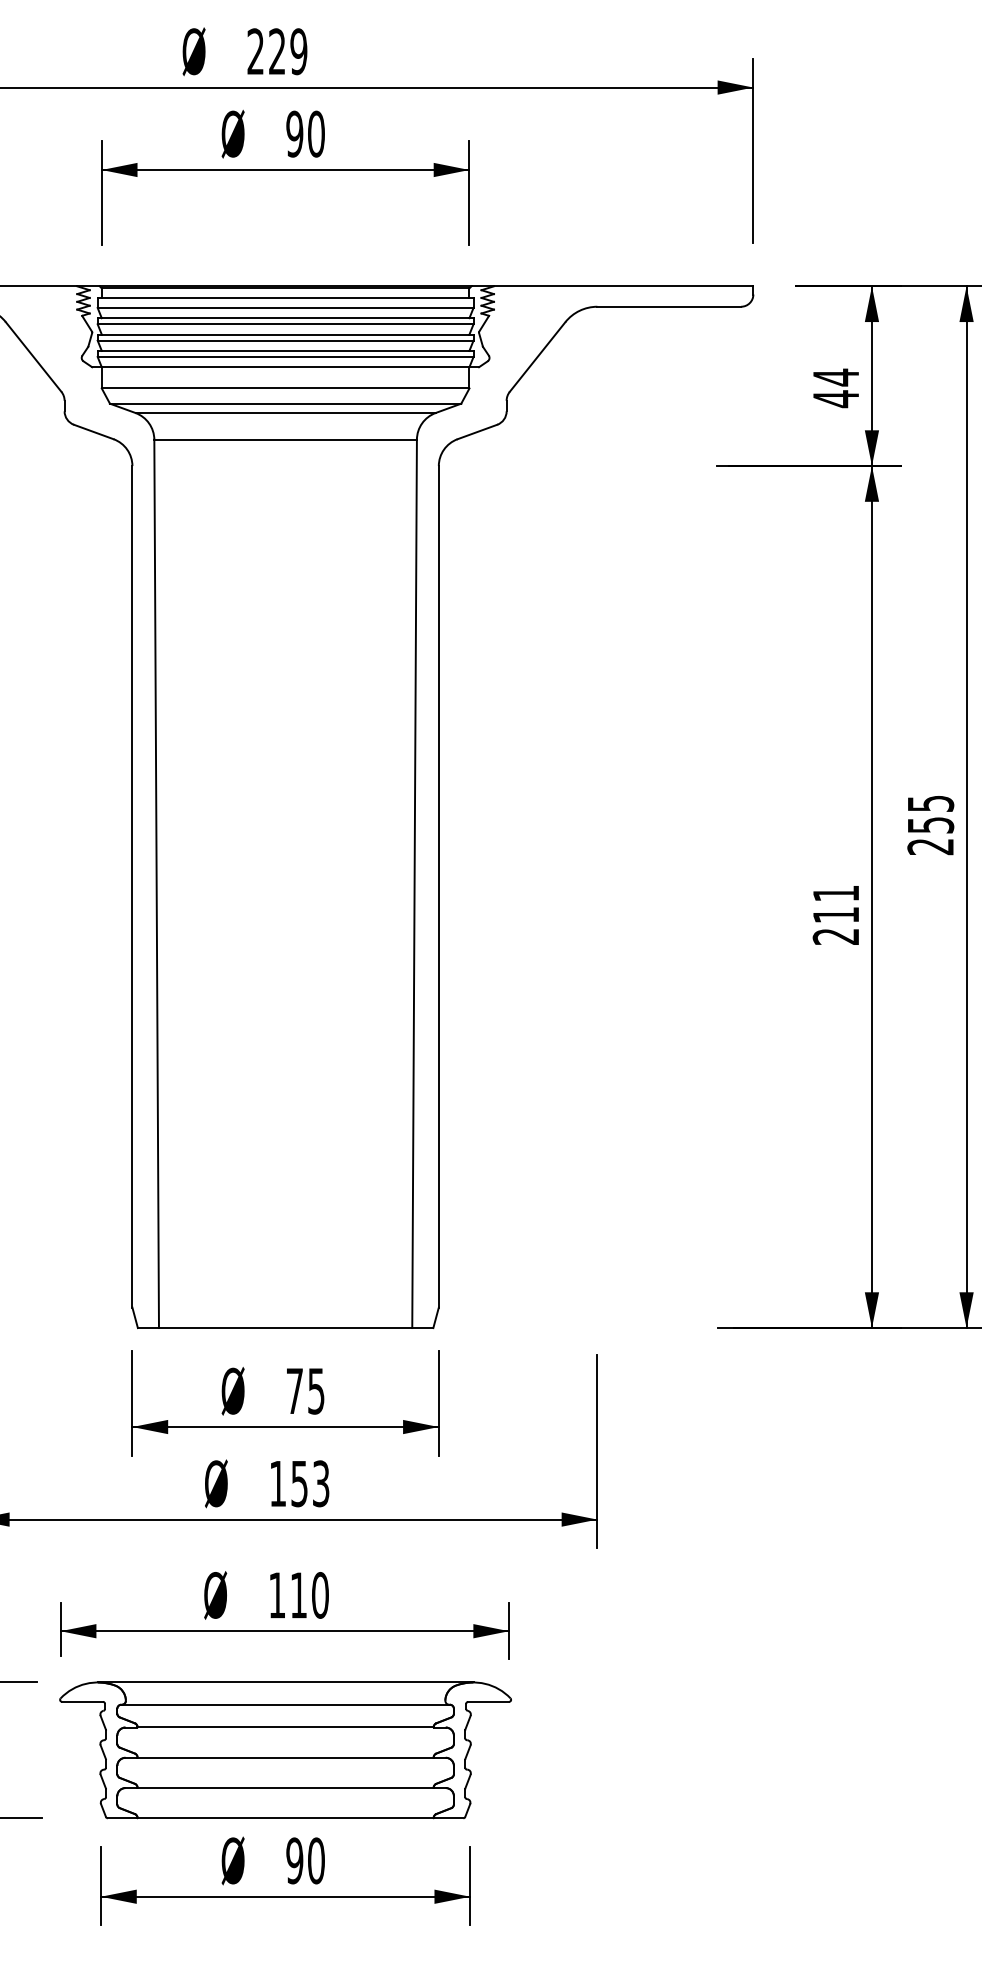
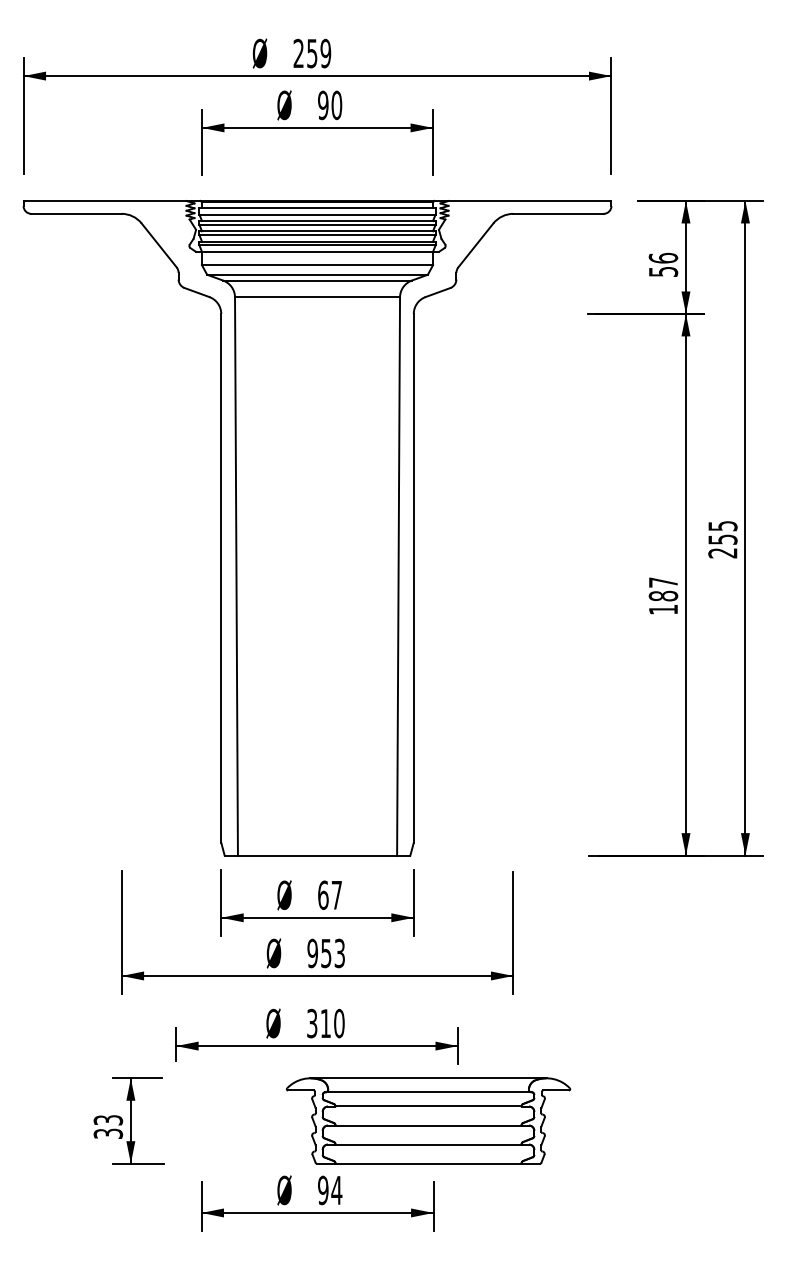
text: (277, 51) -> (312, 53), 229 -> 259
text: (836, 387) -> (663, 264), 44 -> 56
text: (836, 914) -> (663, 595), 211 -> 187
text: (304, 1389) -> (329, 894), 75 -> 67
text: (277, 1483) -> (312, 953), 153 -> 953
text: (277, 1595) -> (312, 1023), 110 -> 310
part: (285, 1749) -> (428, 1120), moved
text: (315, 1861) -> (336, 1190), 90 -> 94

